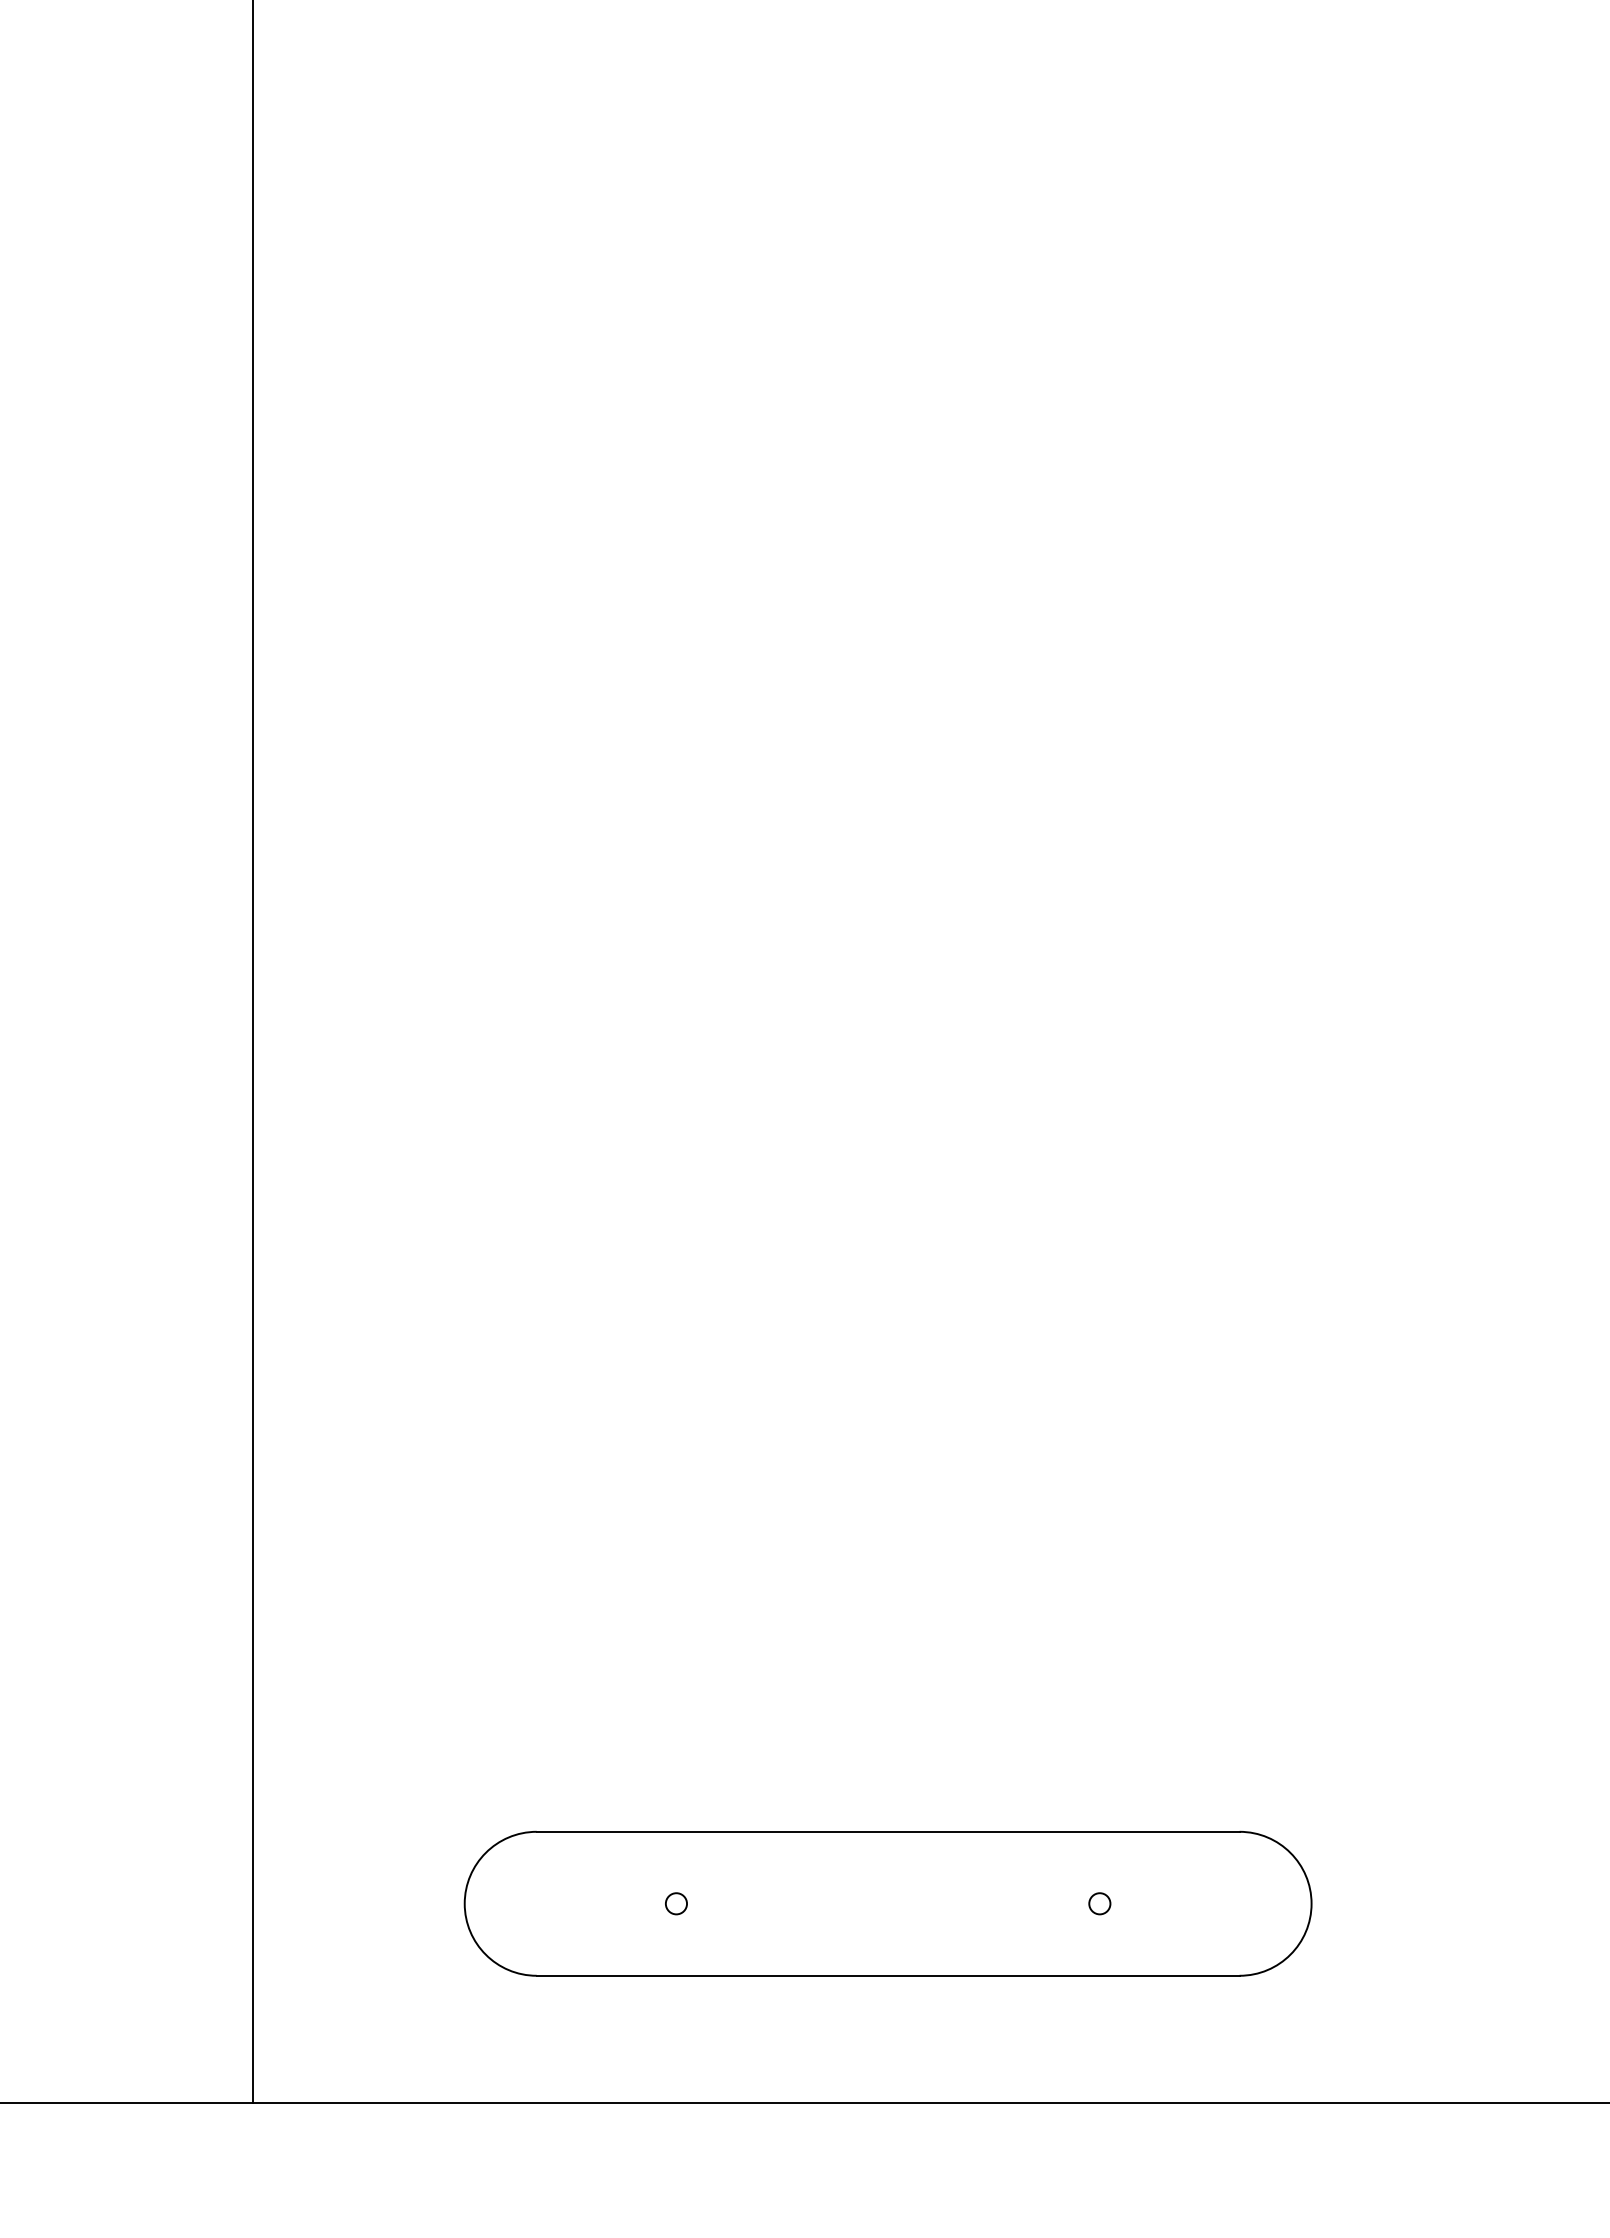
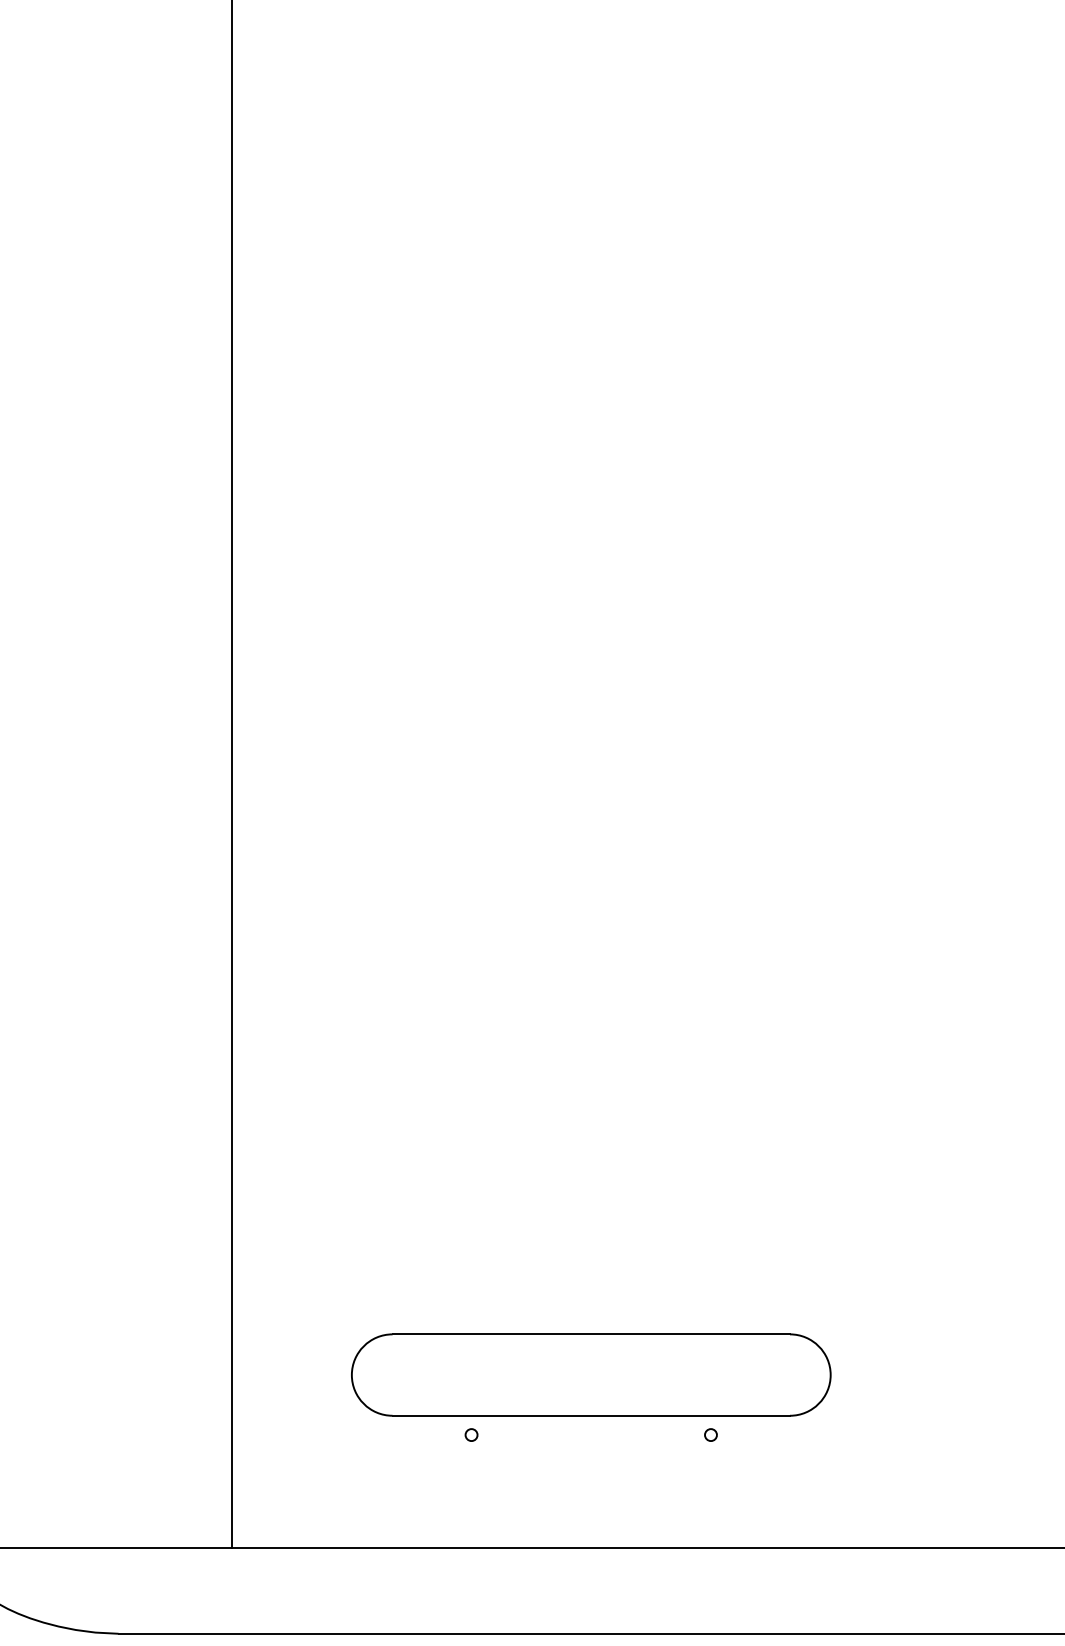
part: (888, 1902) -> (591, 1374), moved

